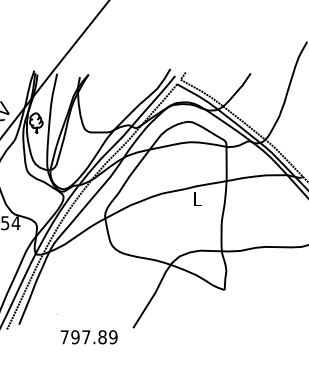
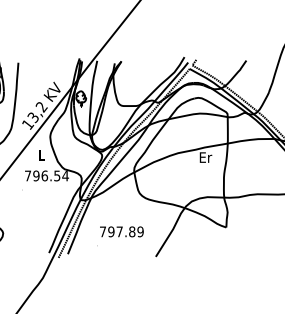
text: (197, 199) -> (205, 157), L -> Er
text: (88, 336) -> (121, 231), moved

